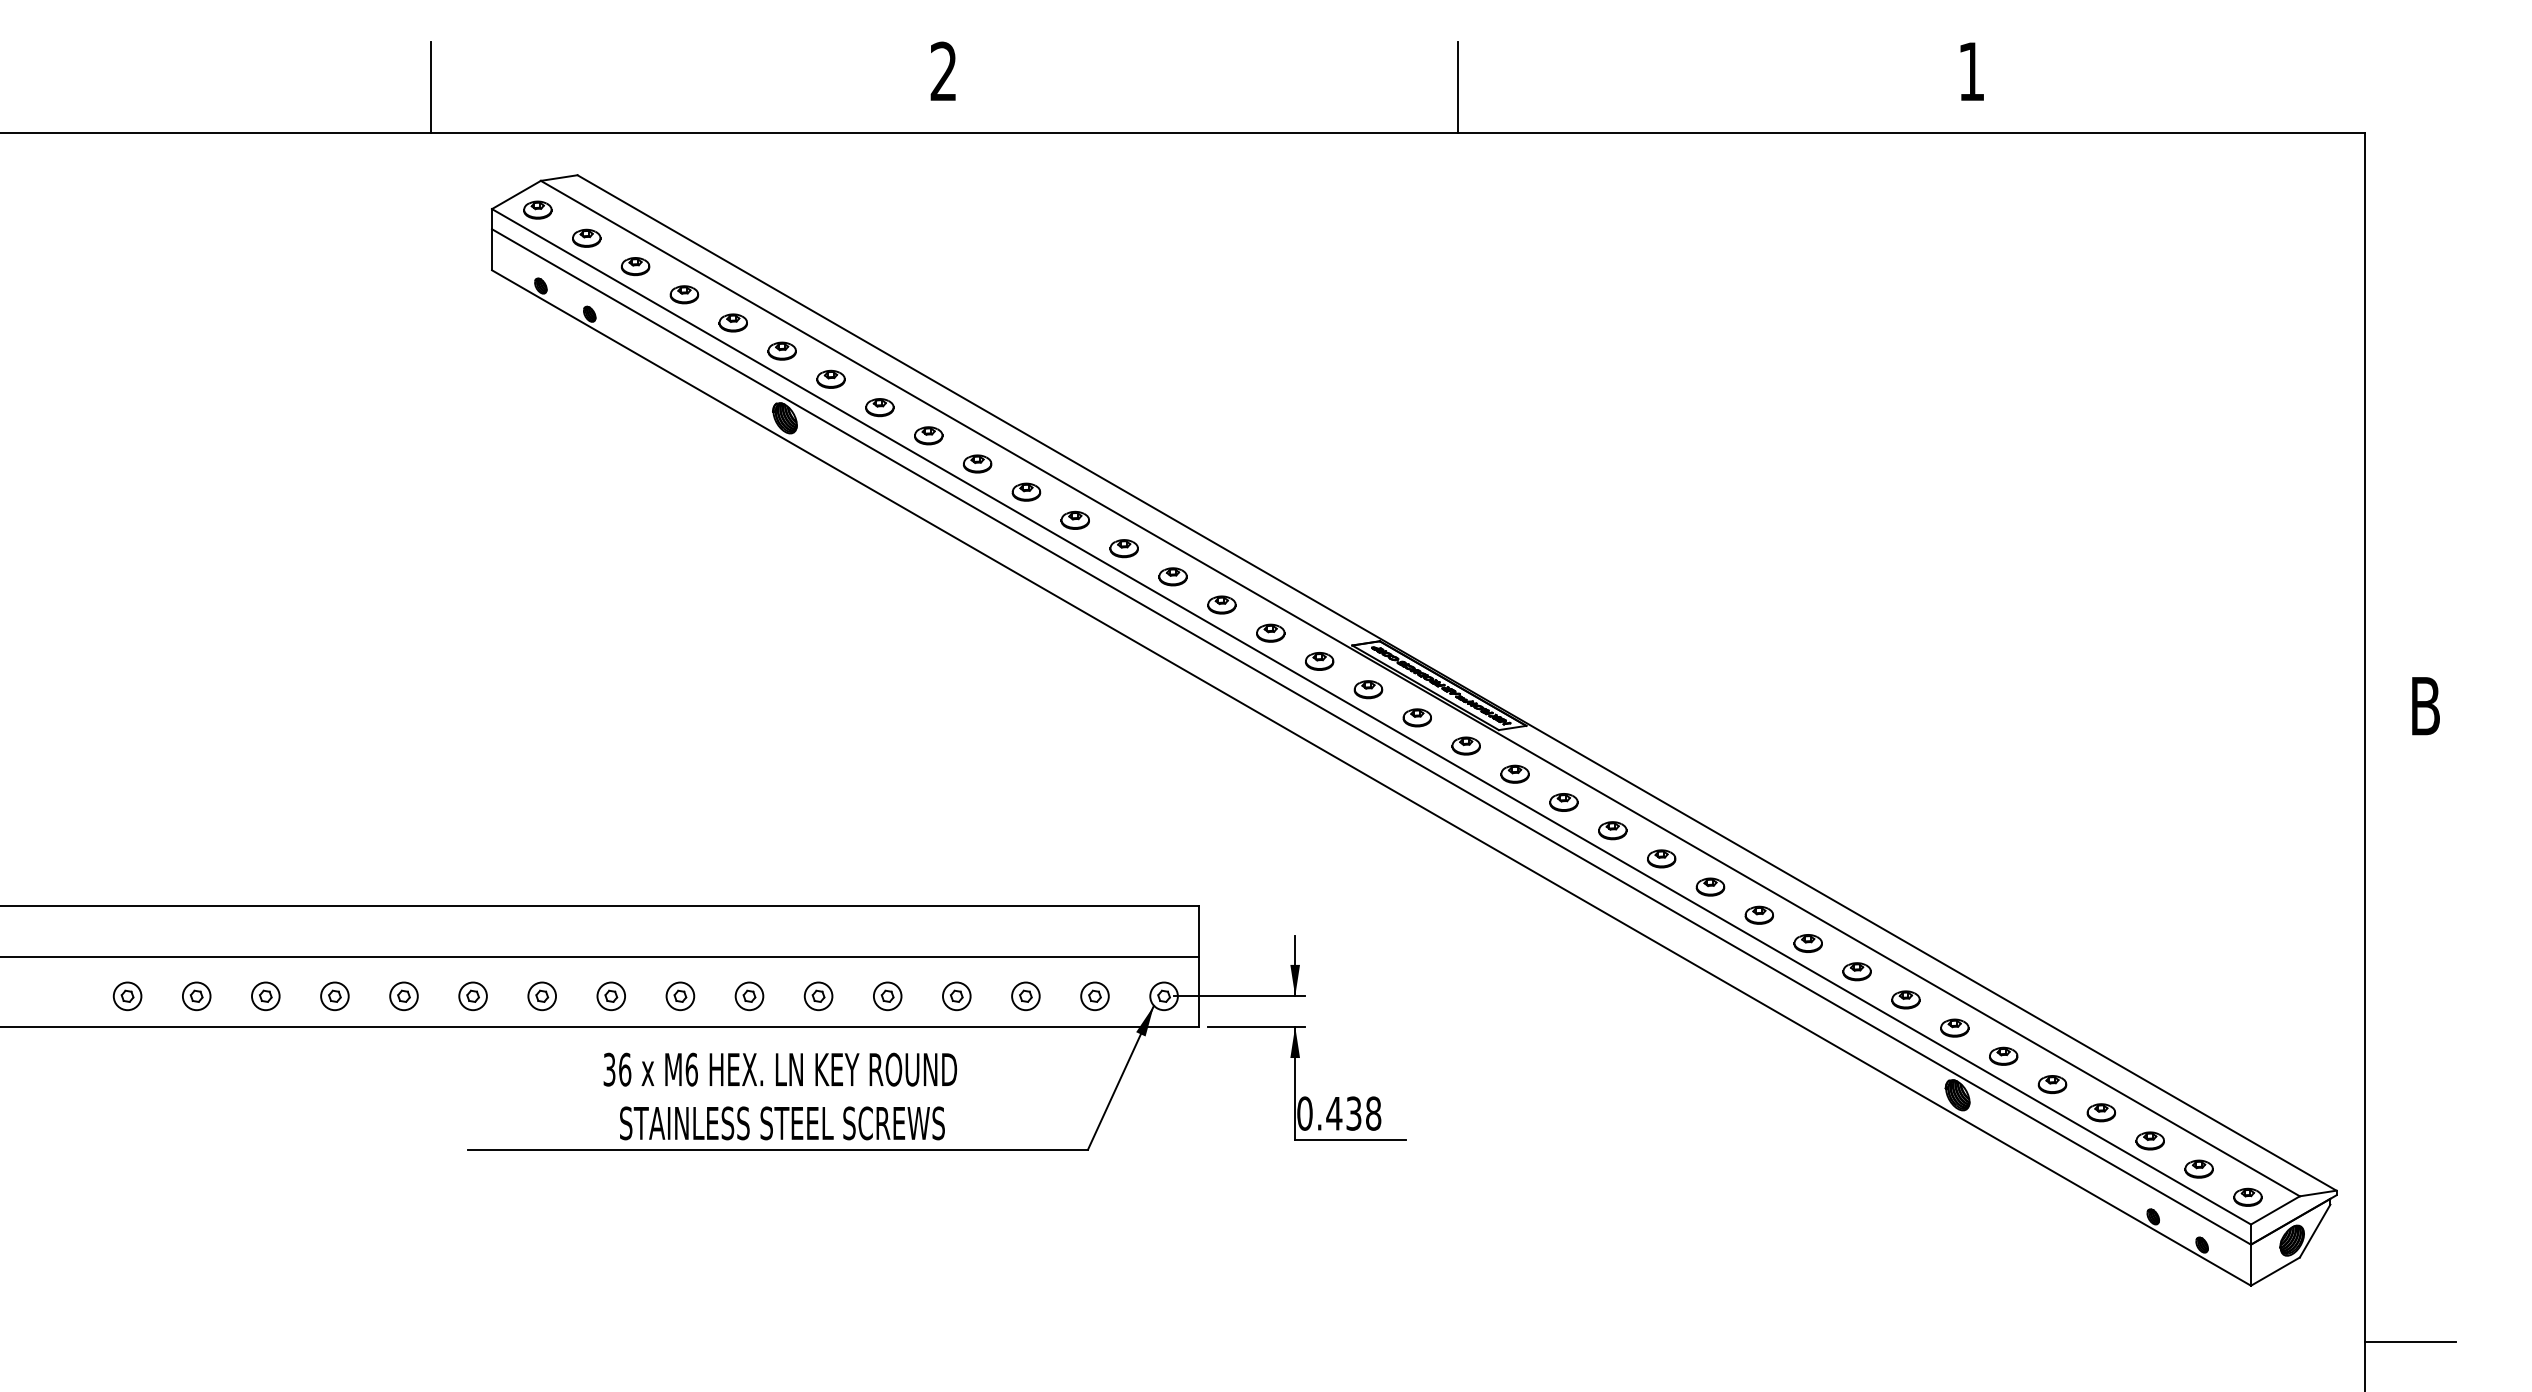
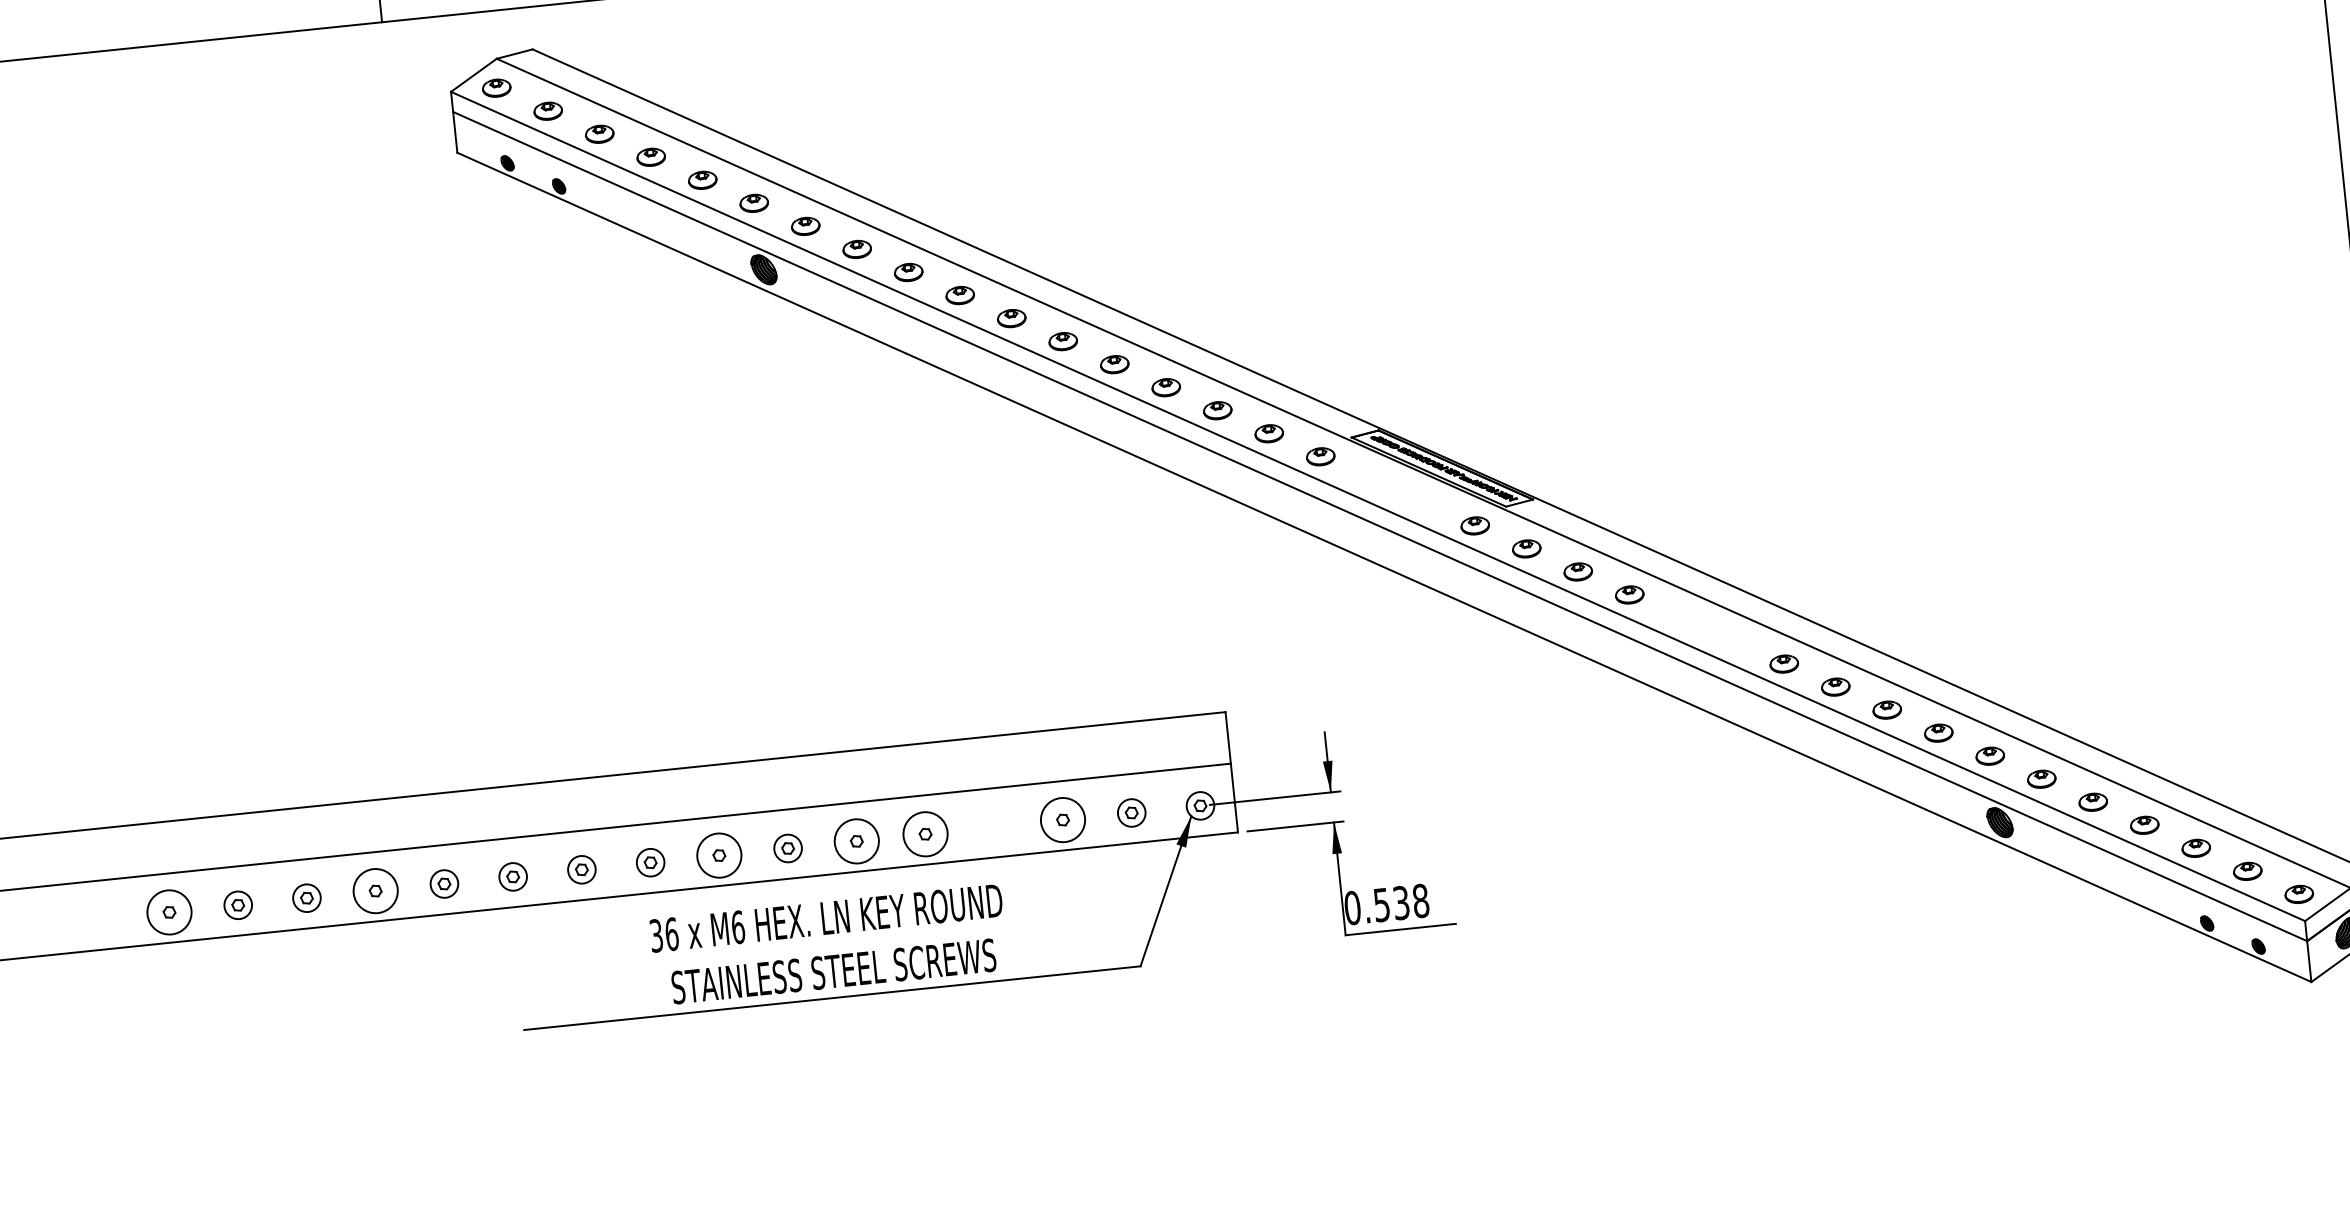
part: (1368, 689) -> (1372, 479), removed
part: (1416, 717) -> (1422, 502), removed
part: (1661, 858) -> (1681, 617), removed
part: (1710, 886) -> (1732, 640), removed
circle: (127, 996) -> (169, 912), size x1.6
circle: (334, 996) -> (375, 891), size x1.6
circle: (680, 996) -> (719, 855), size x1.6
circle: (818, 996) -> (856, 841), size x1.6
circle: (887, 996) -> (925, 834), size x1.6
part: (956, 996) -> (994, 827), removed
circle: (1025, 996) -> (1062, 820), size x1.6
text: (1334, 1113) -> (1382, 904), 0.438 -> 0.538

